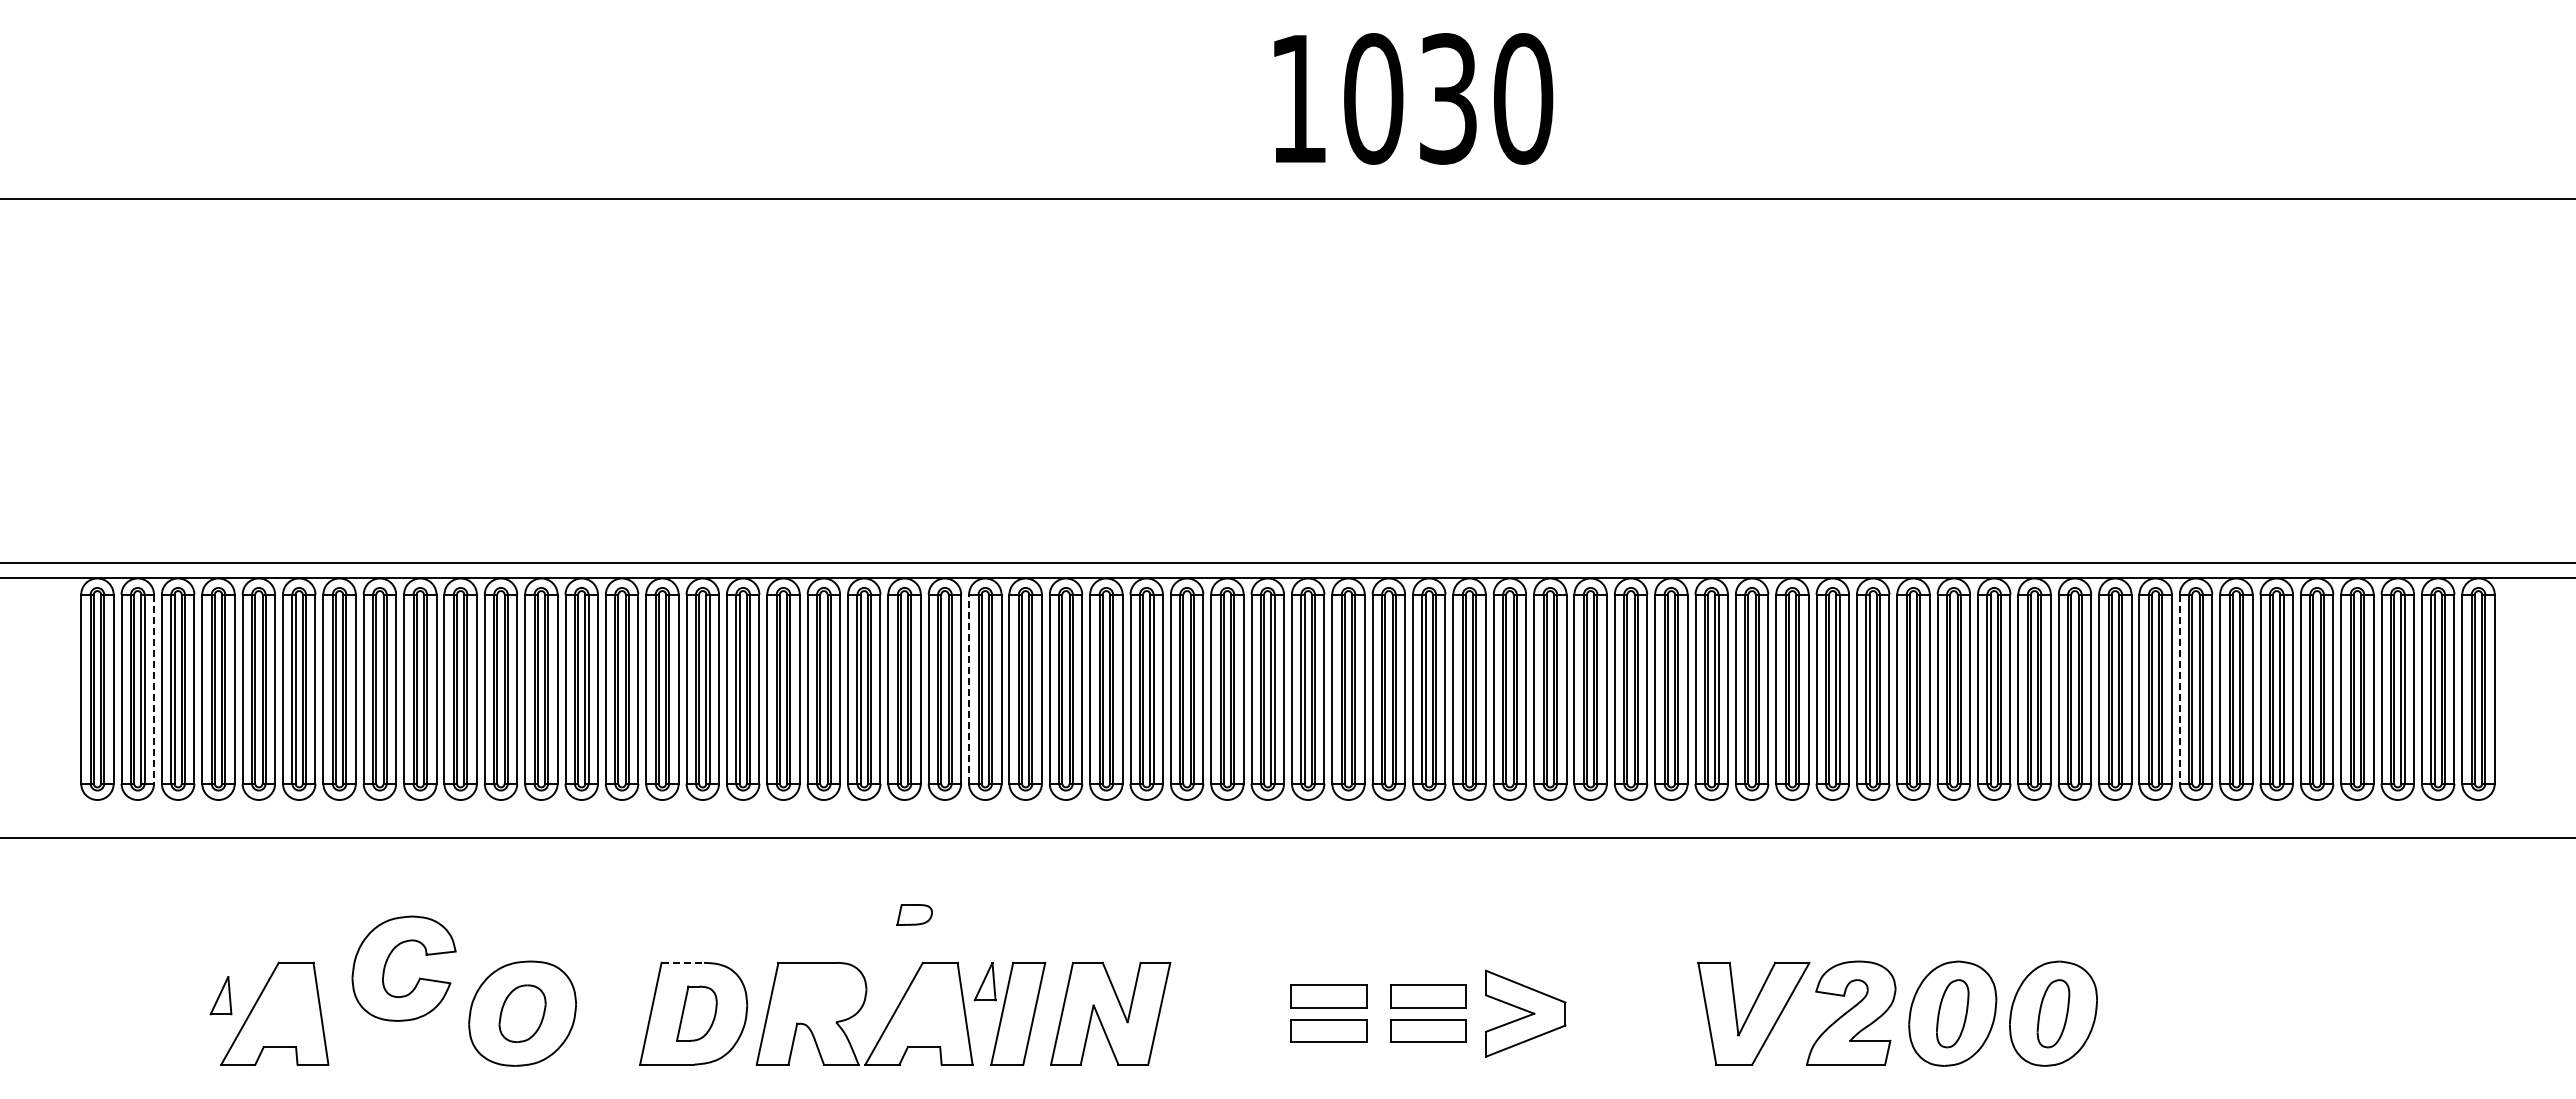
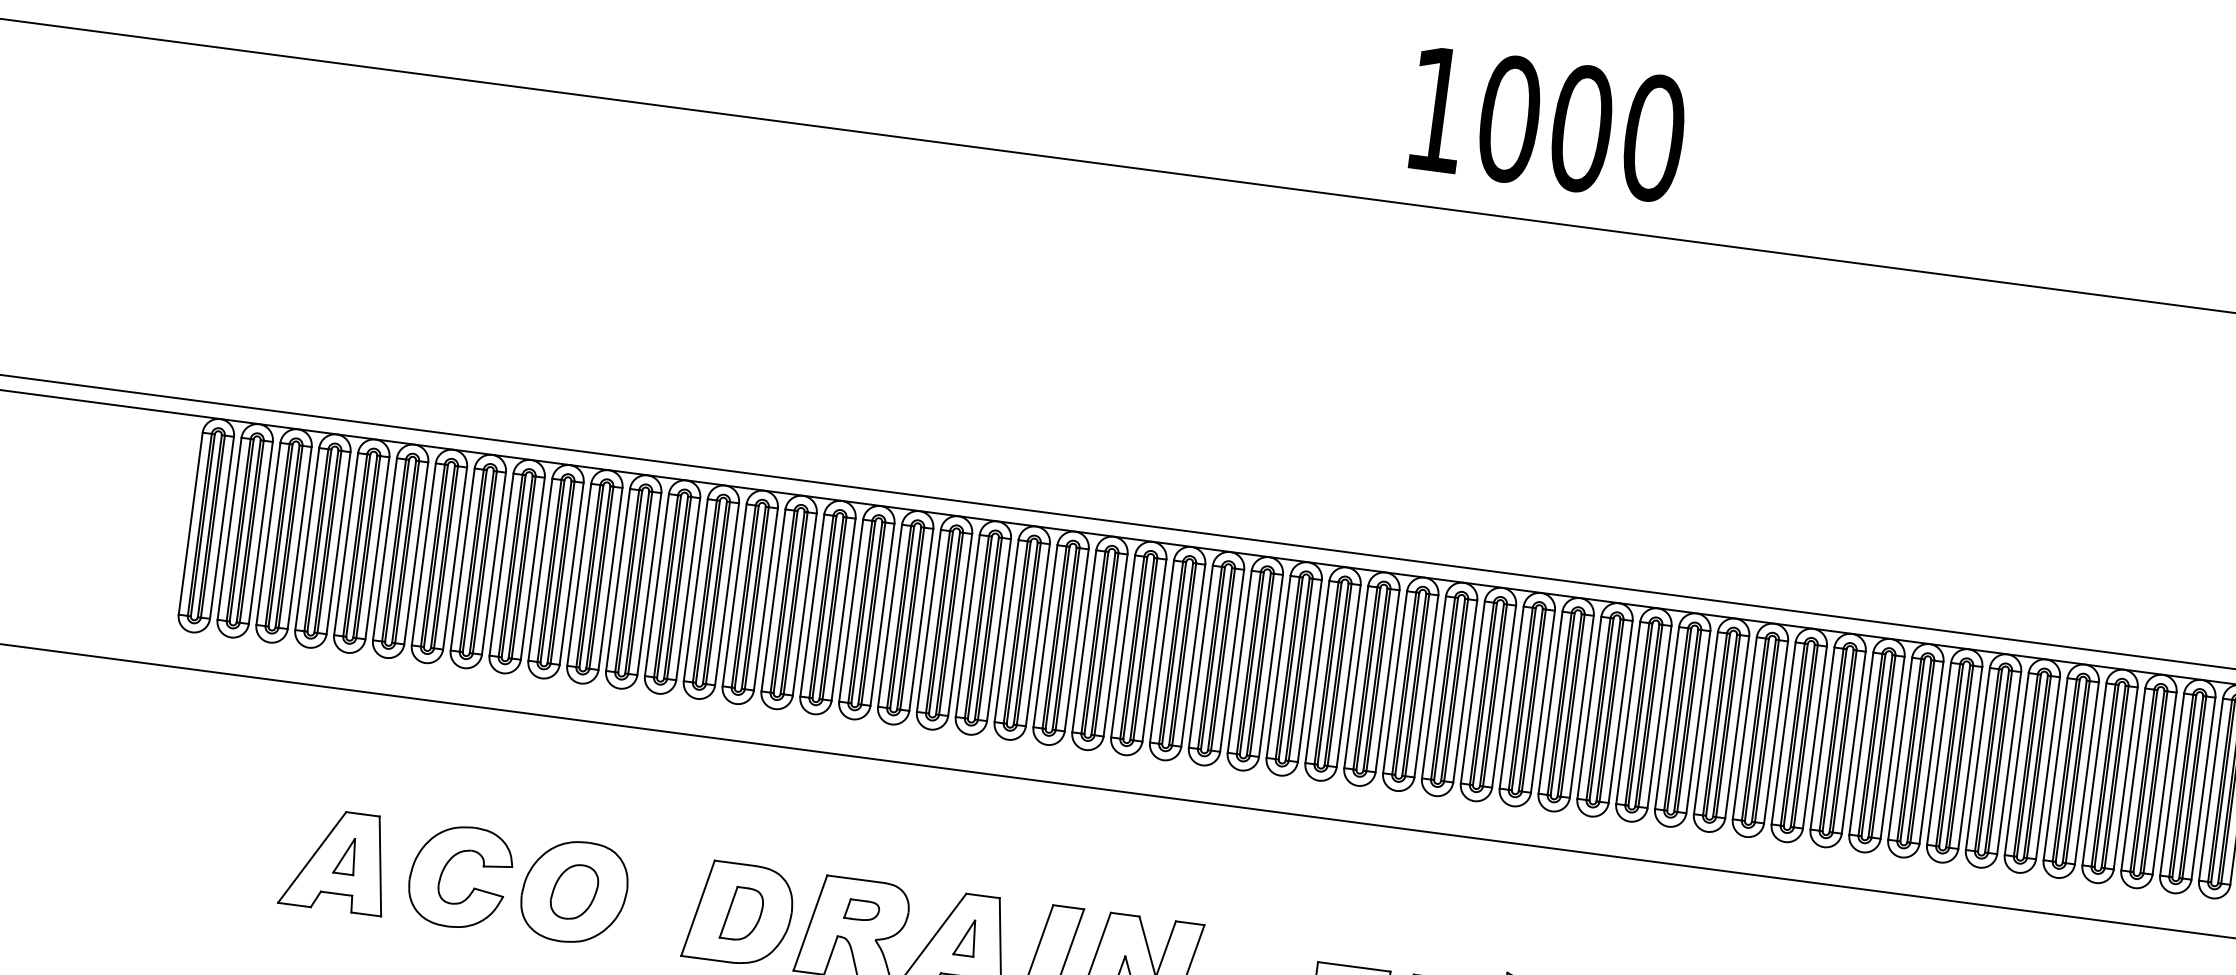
text: (1448, 98) -> (1581, 128), 1030 -> 1000
line: (154, 689) -> (261, 533), dashed -> solid
line: (969, 689) -> (1045, 636), dashed -> solid
line: (2179, 689) -> (2210, 789), dashed -> solid
part: (914, 914) -> (861, 910), moved
part: (387, 962) -> (445, 868), moved
line: (683, 962) -> (735, 863), dashed -> solid
part: (984, 981) -> (965, 937), moved
part: (220, 995) -> (345, 855), moved

